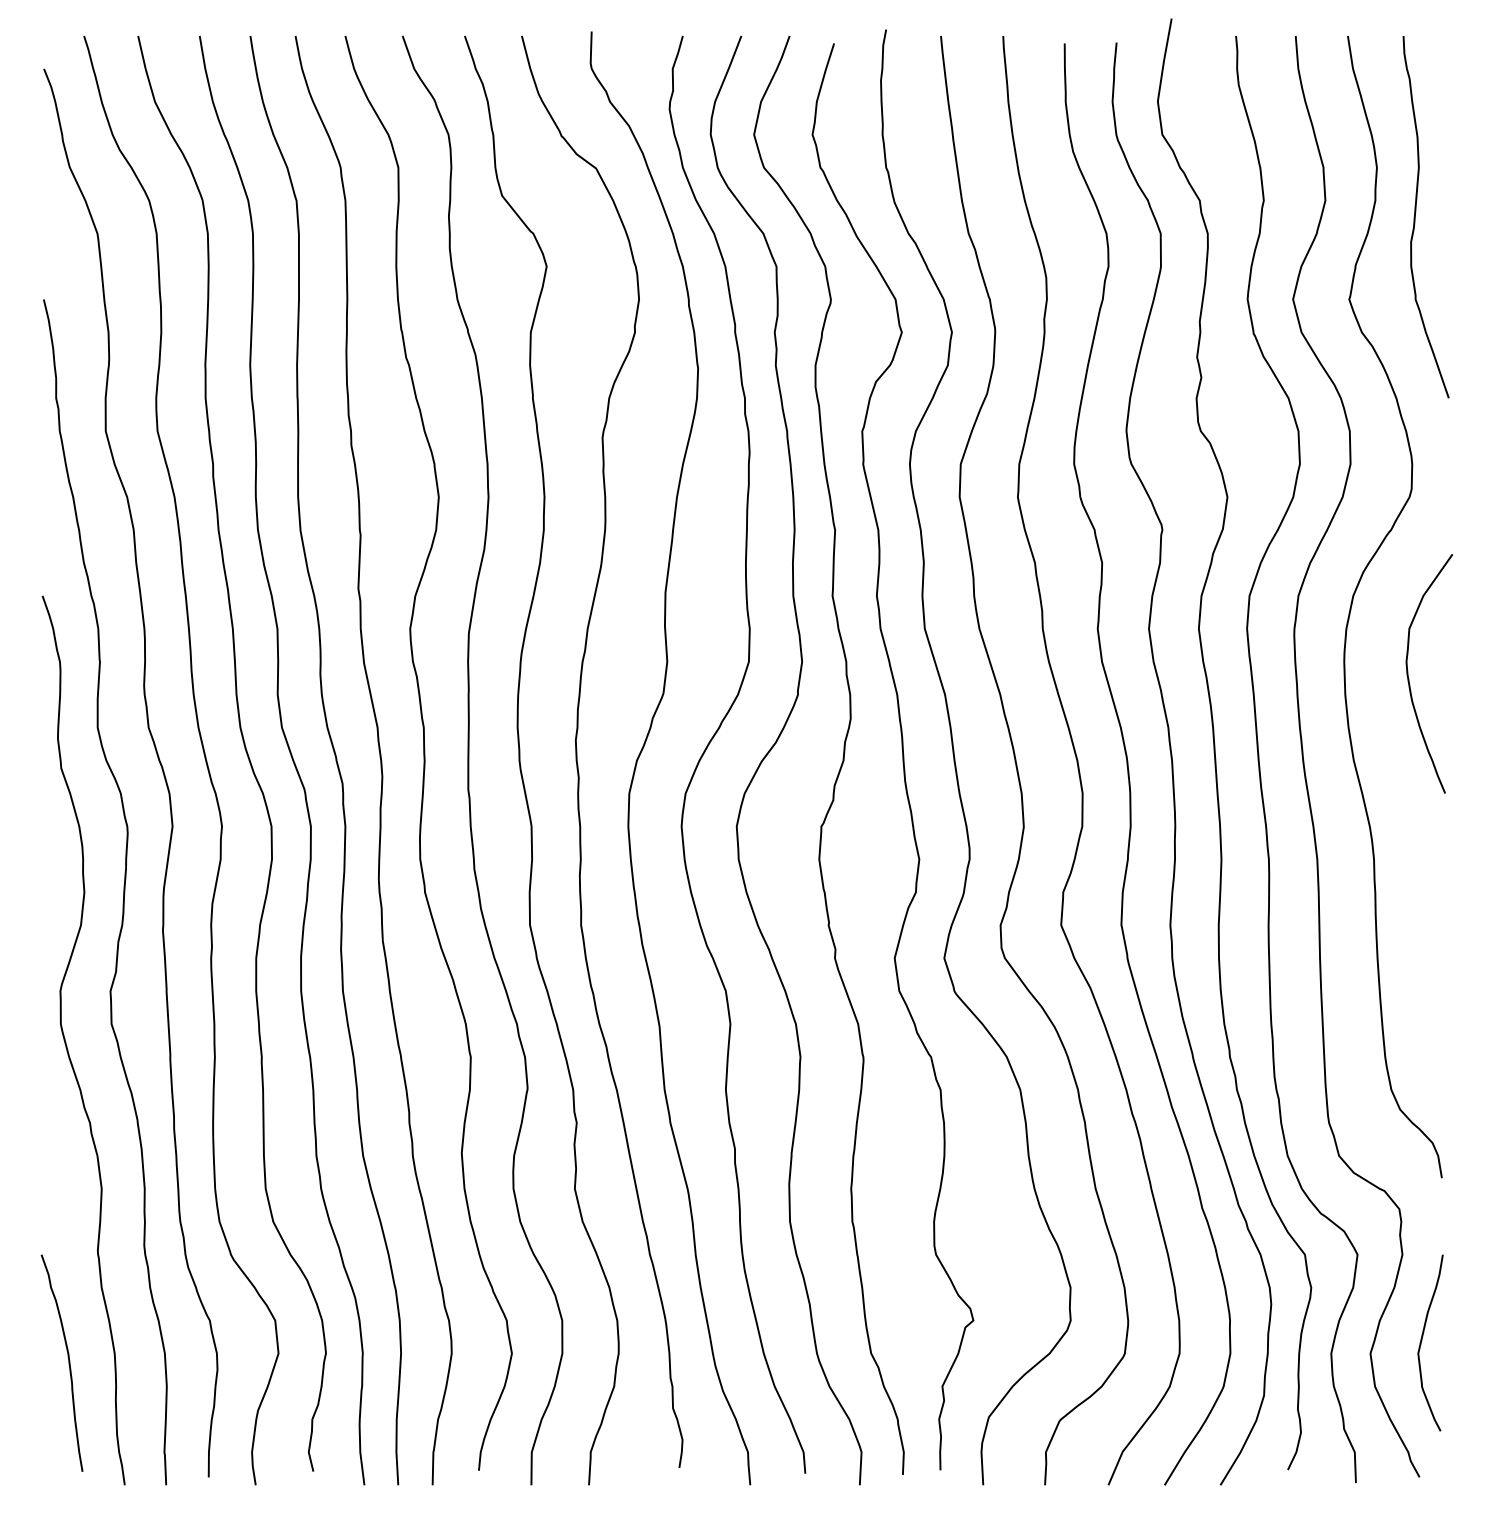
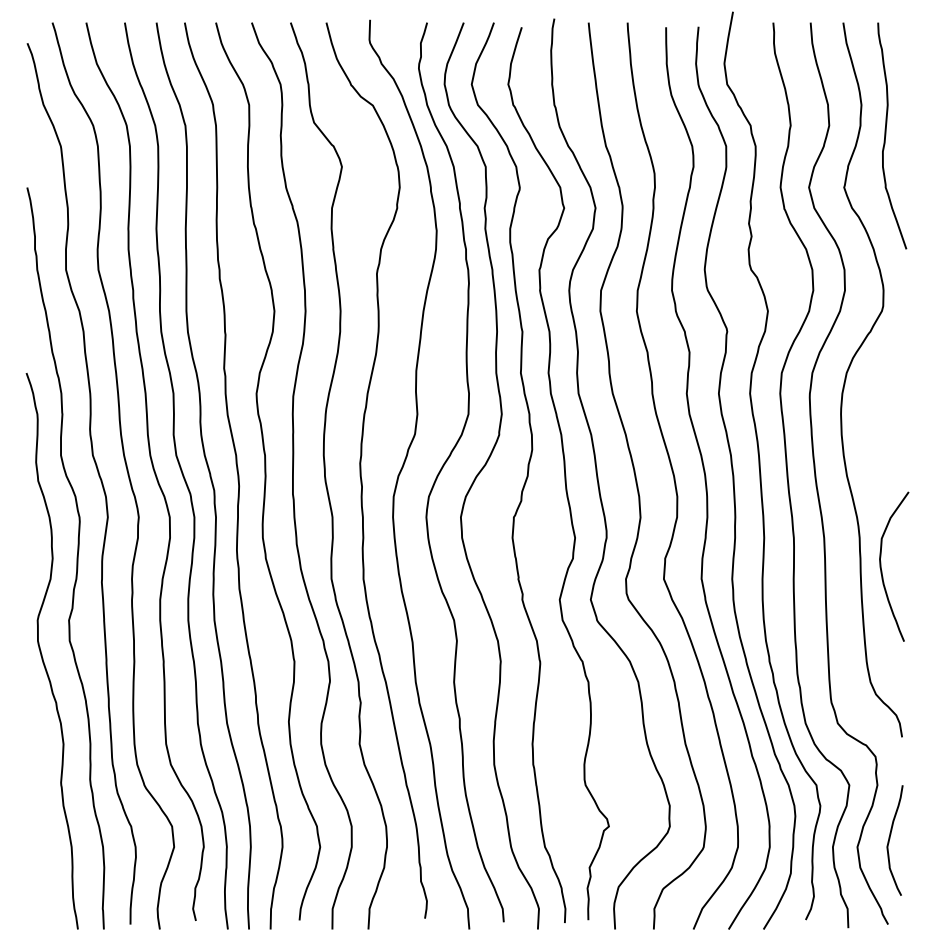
curve: (1410, 679) -> (882, 570), moved
curve: (68, 1363) -> (42, 853), removed

